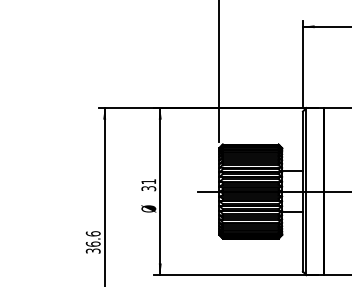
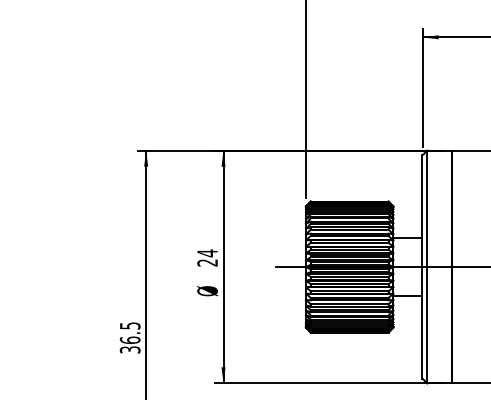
text: (148, 185) -> (207, 258), 31 -> 24
text: (92, 233) -> (129, 325), 36.6 -> 36.5

